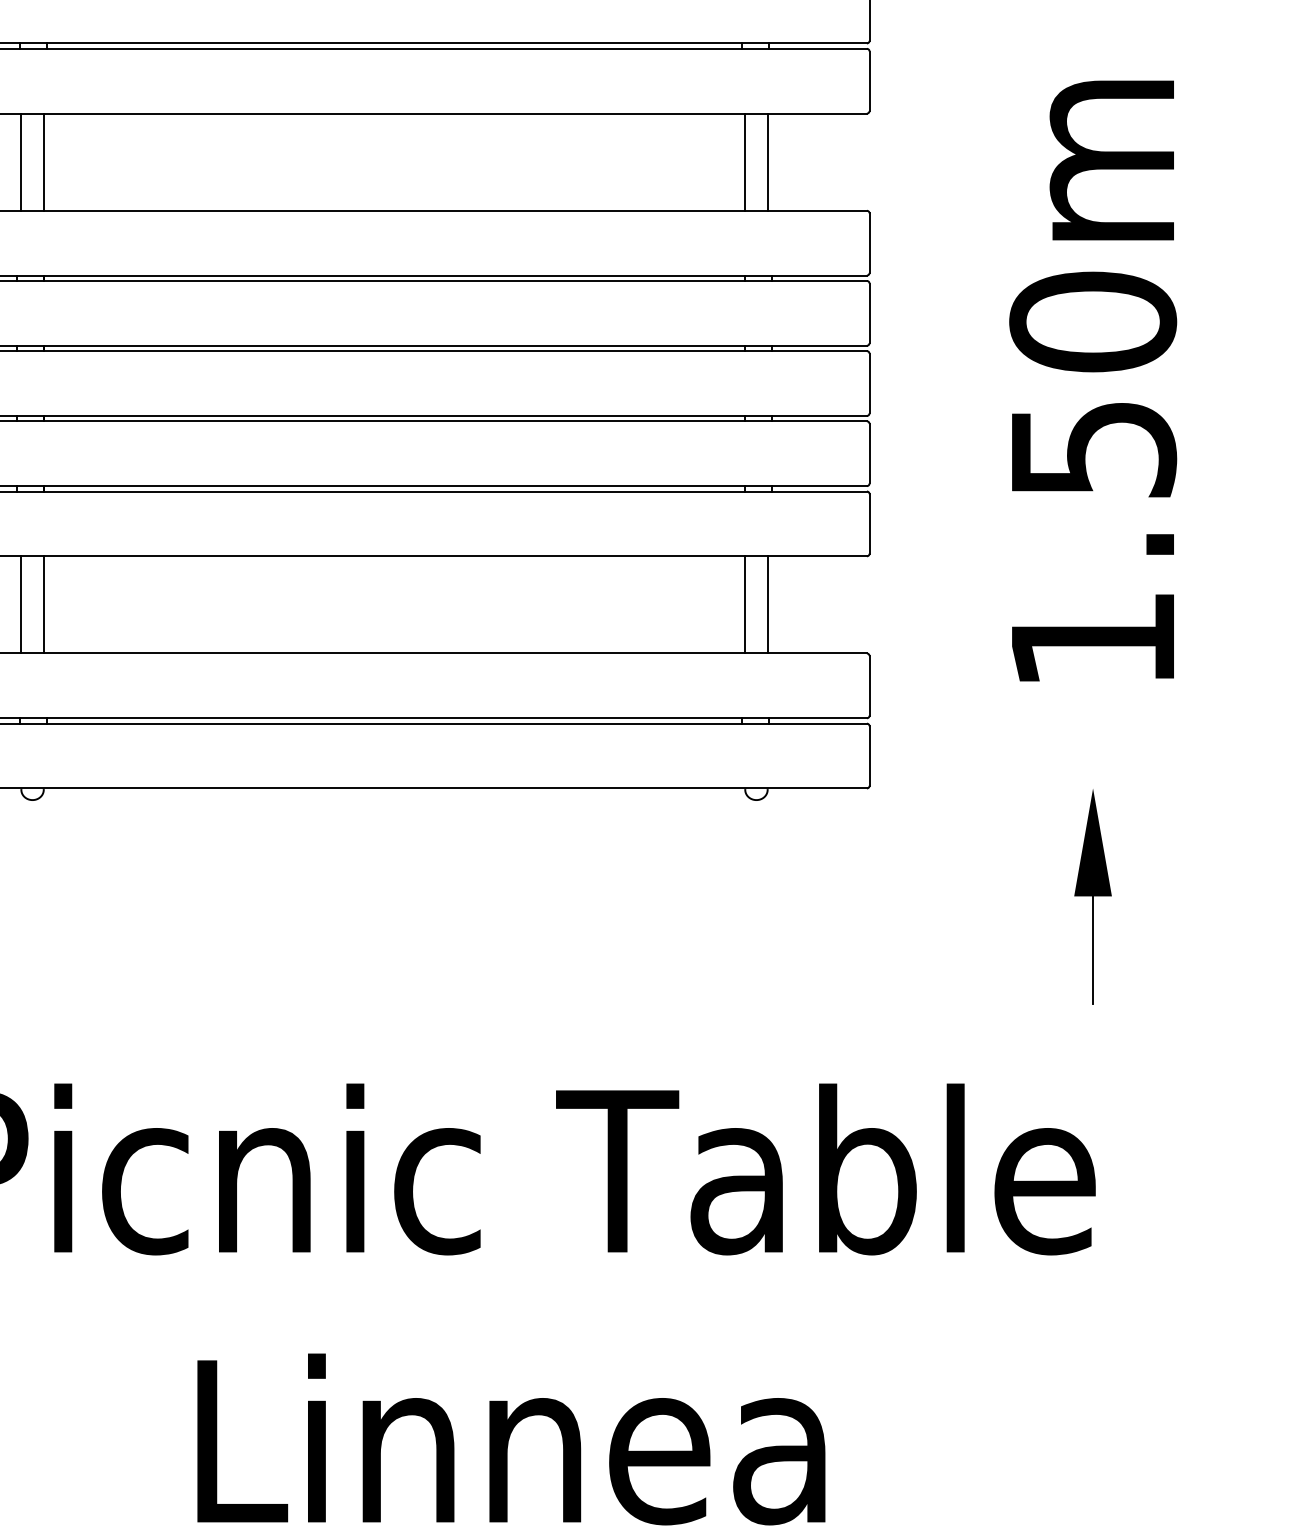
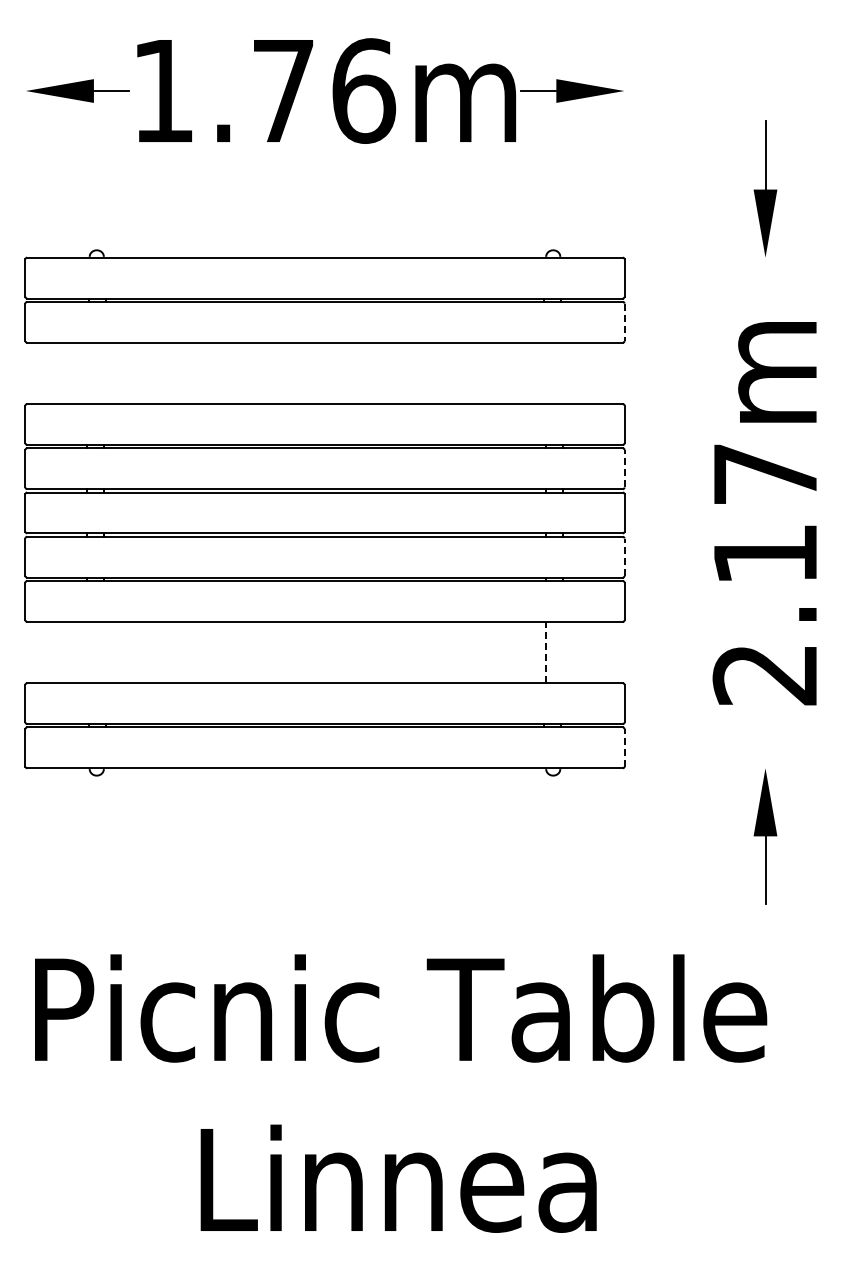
line: (869, 81) -> (624, 322), solid -> dashed
line: (21, 162) -> (89, 373), removed
line: (43, 162) -> (103, 373), removed
line: (745, 162) -> (546, 373), removed
line: (767, 162) -> (560, 373), removed
line: (869, 313) -> (624, 468), solid -> dashed
line: (869, 454) -> (624, 557), solid -> dashed
text: (1093, 479) -> (765, 573), 1.50m -> 2.17m
line: (21, 604) -> (89, 652), removed
line: (43, 604) -> (103, 652), removed
line: (745, 604) -> (546, 652), solid -> dashed
line: (767, 604) -> (560, 652), removed
line: (869, 755) -> (624, 747), solid -> dashed

